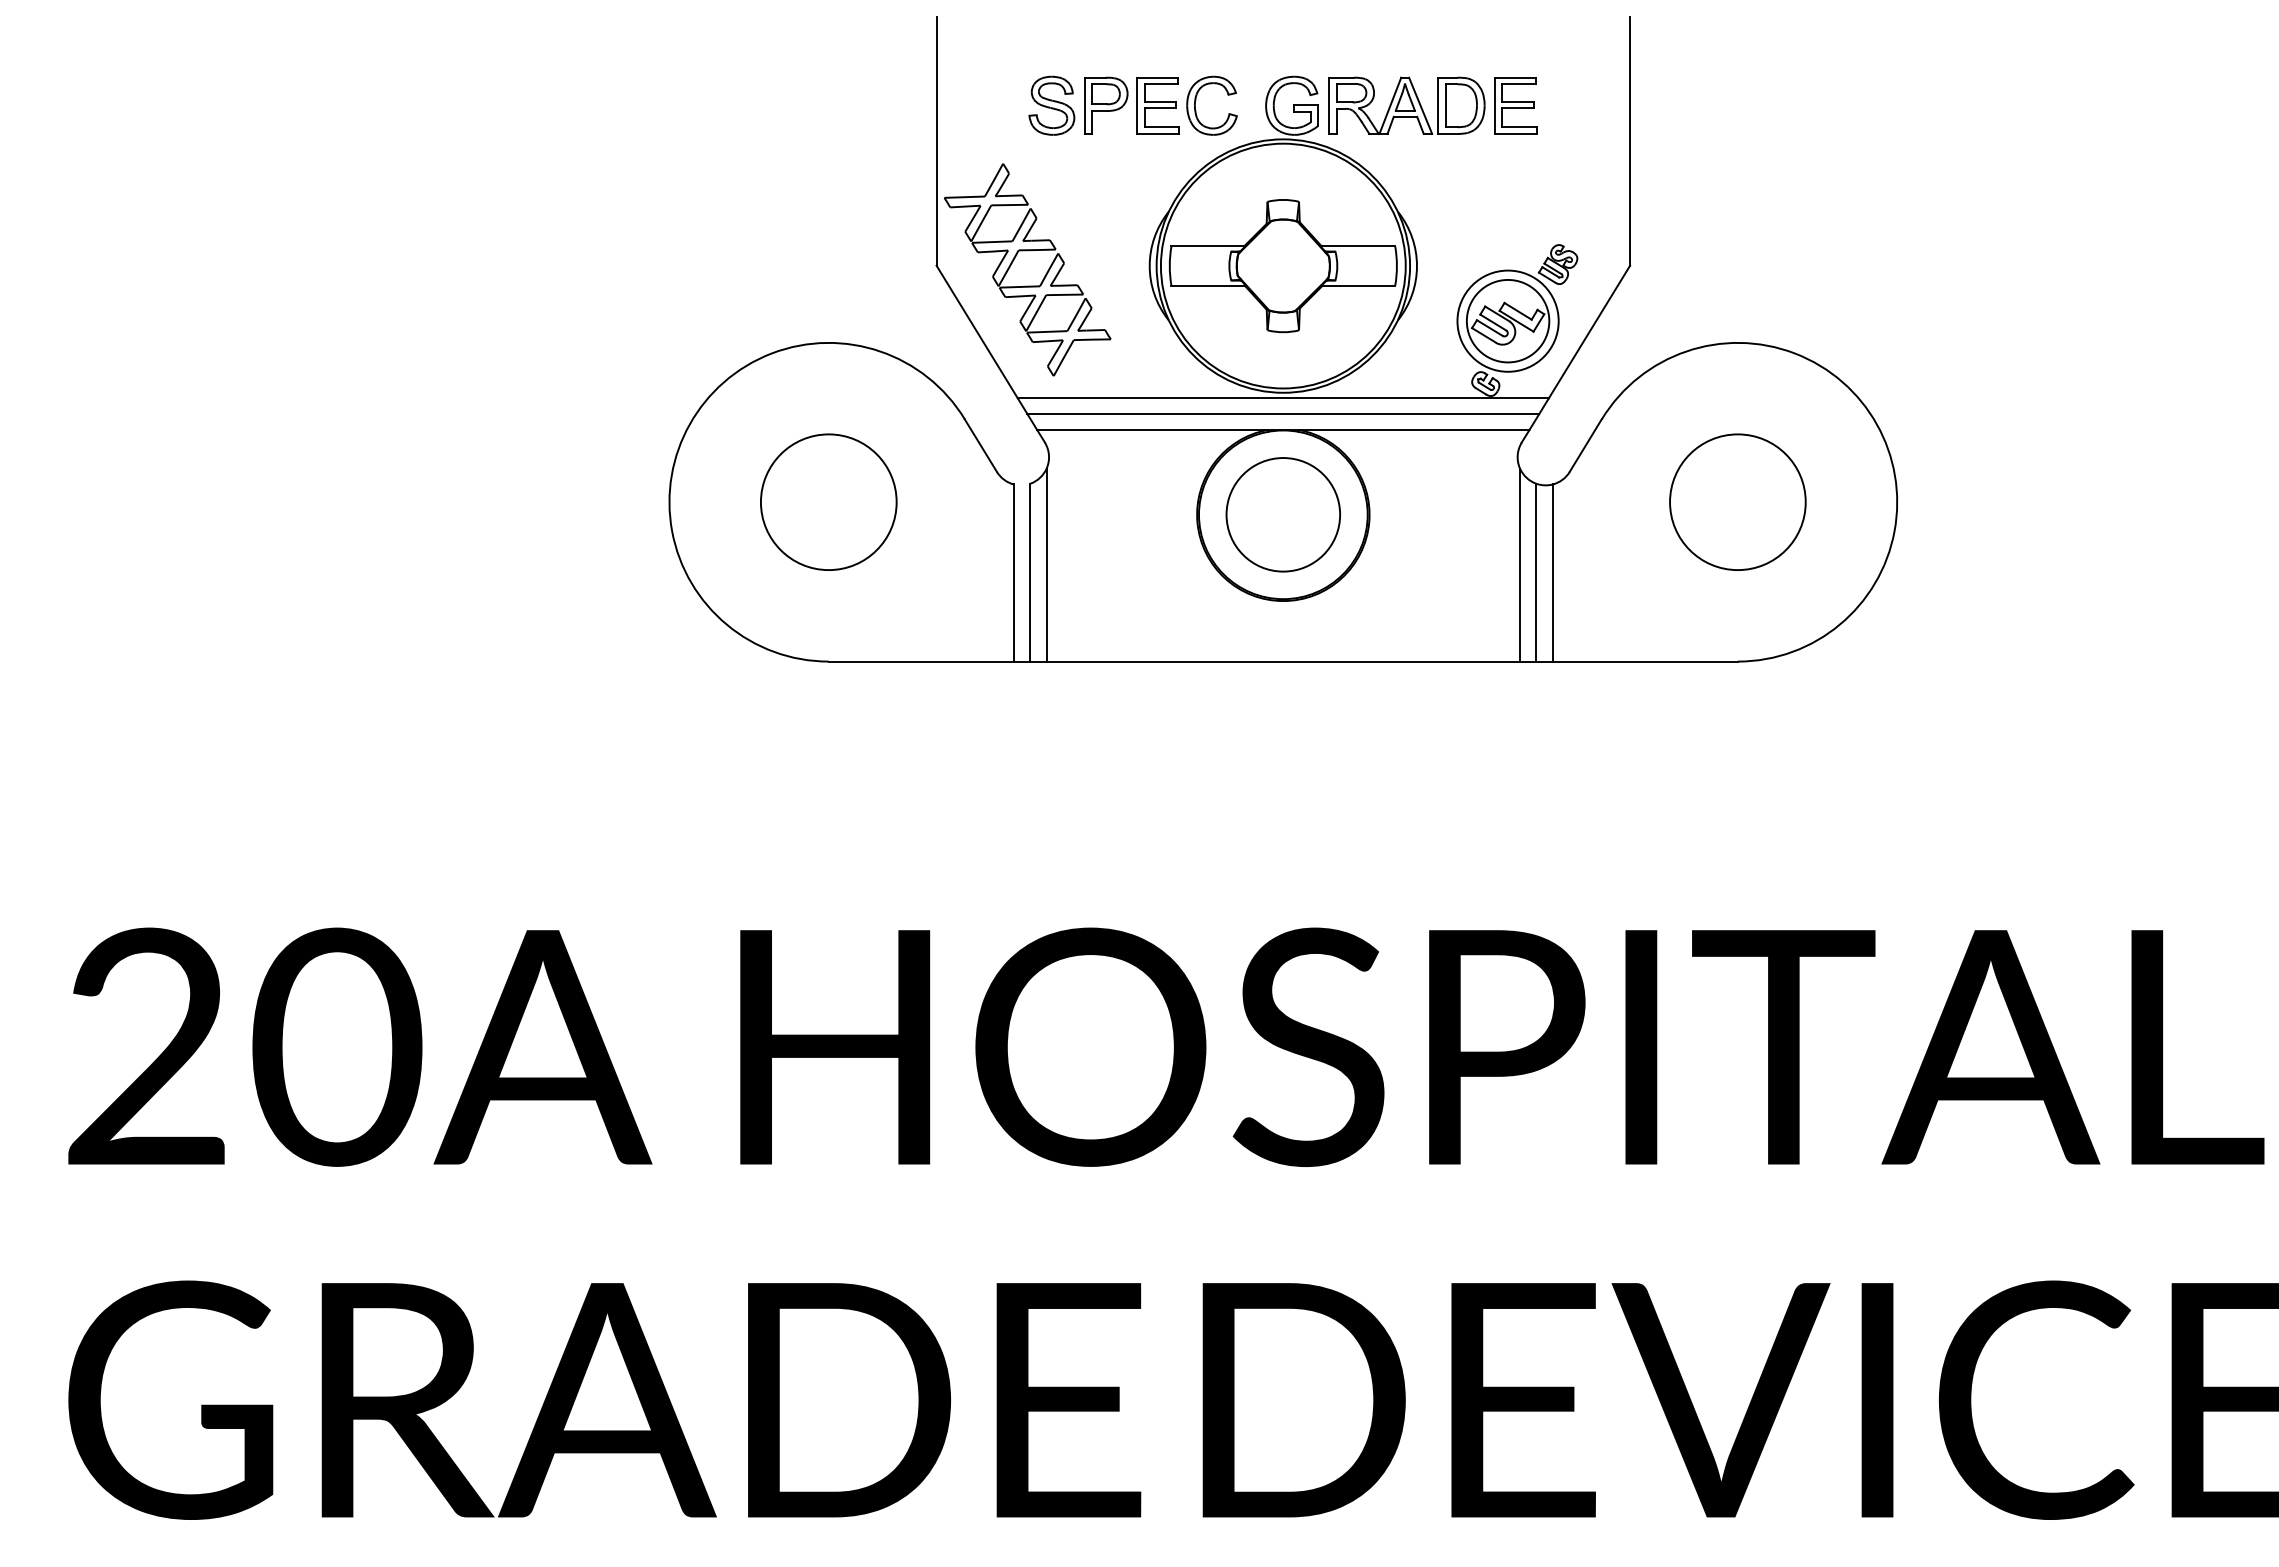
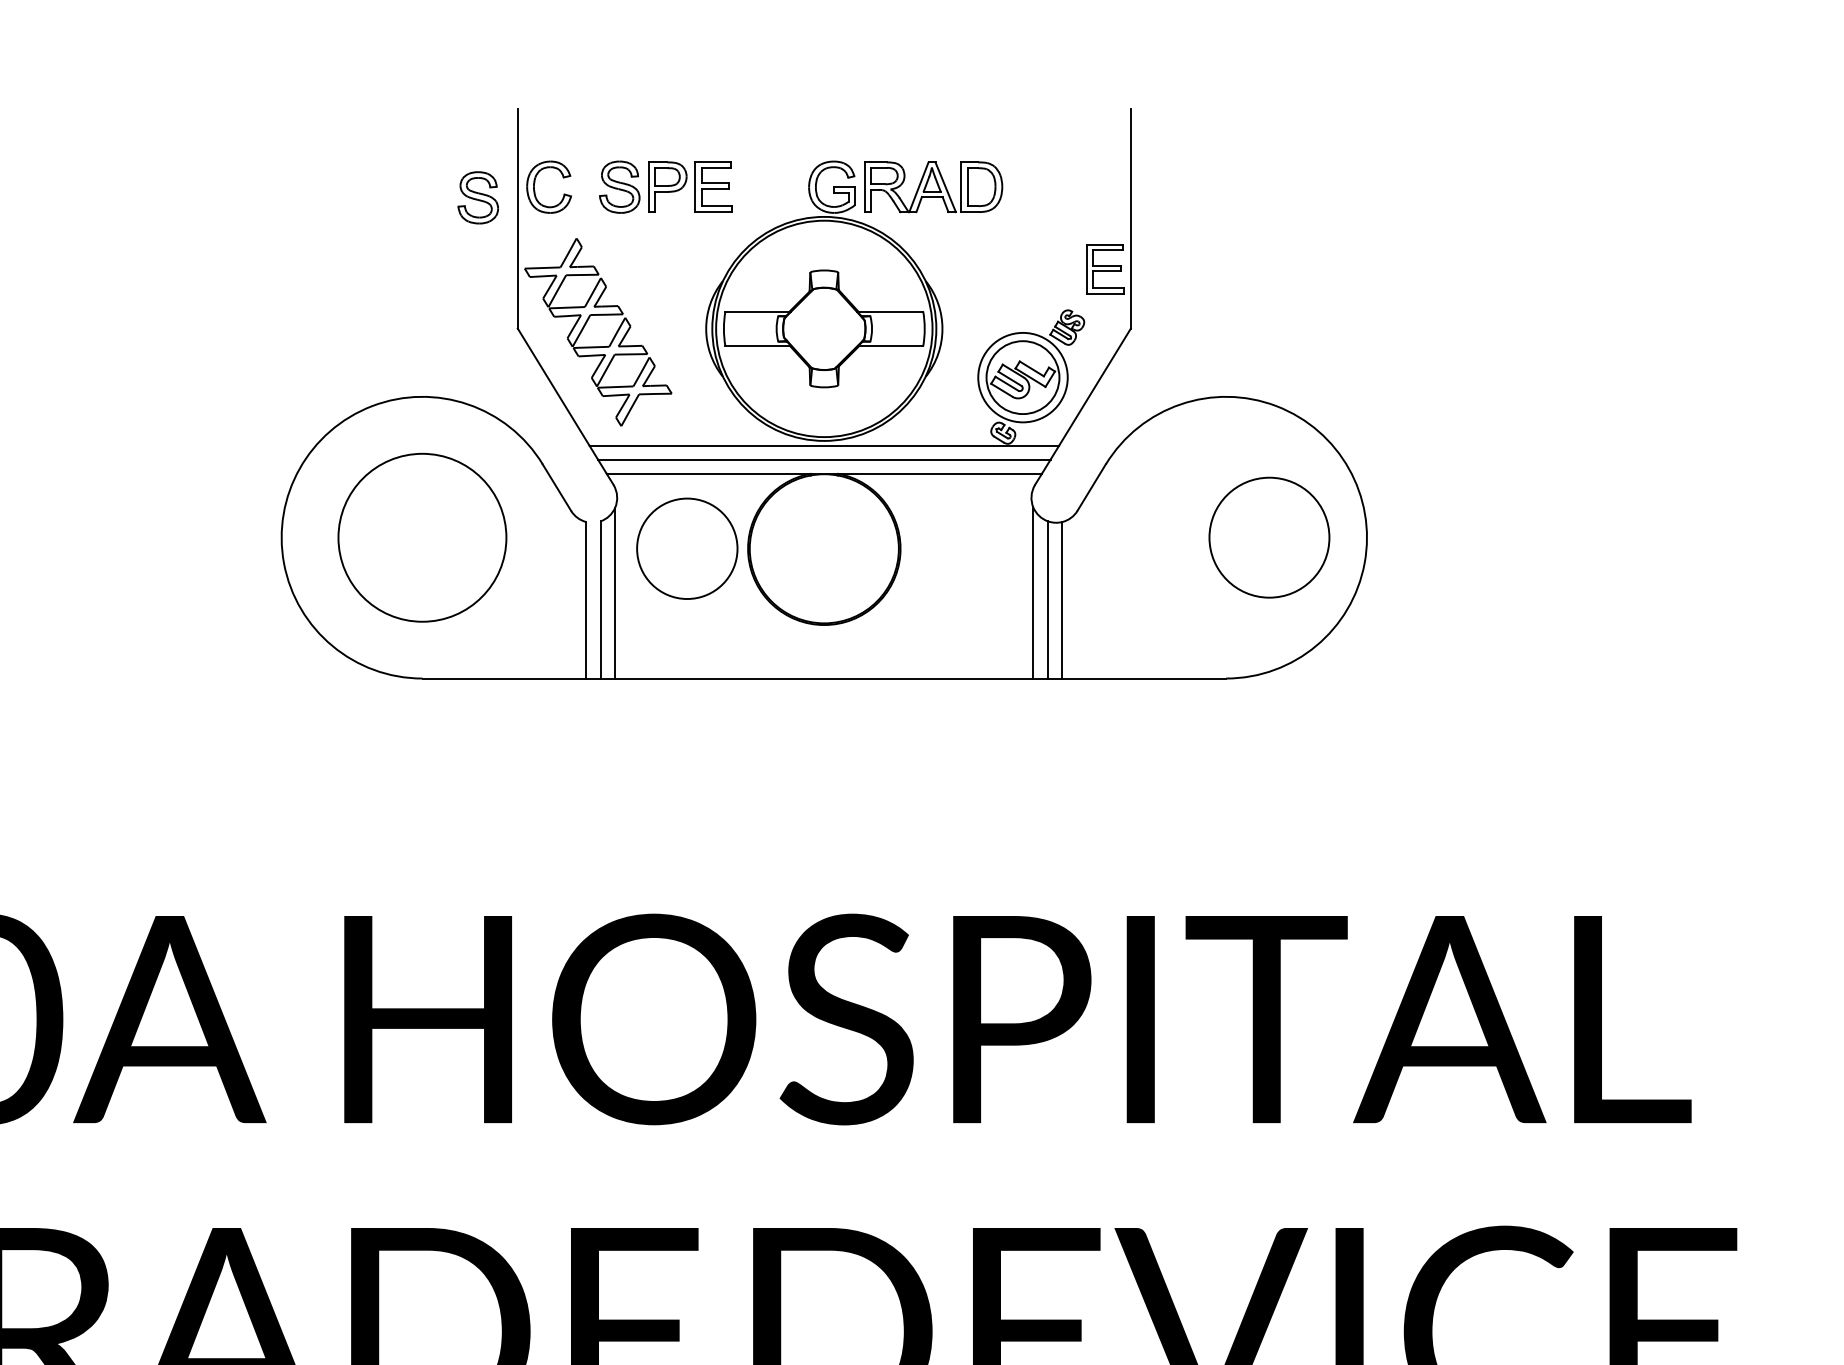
part: (1196, 100) -> (535, 182), moved
part: (1515, 105) -> (1104, 269), moved
part: (891, 117) -> (477, 197), added
circle: (828, 501) -> (422, 537), size x1.4
circle: (1737, 501) -> (1269, 537), moved
circle: (1282, 514) -> (686, 548), moved

